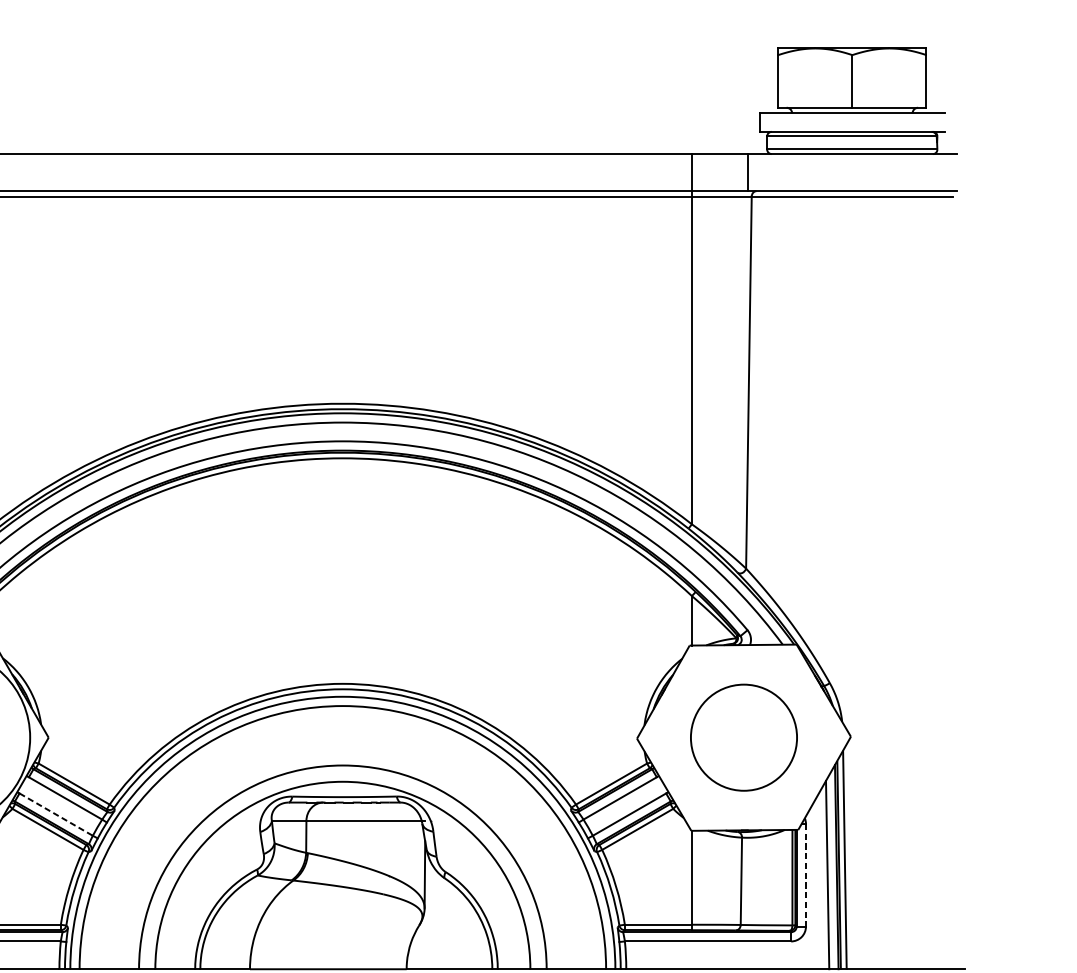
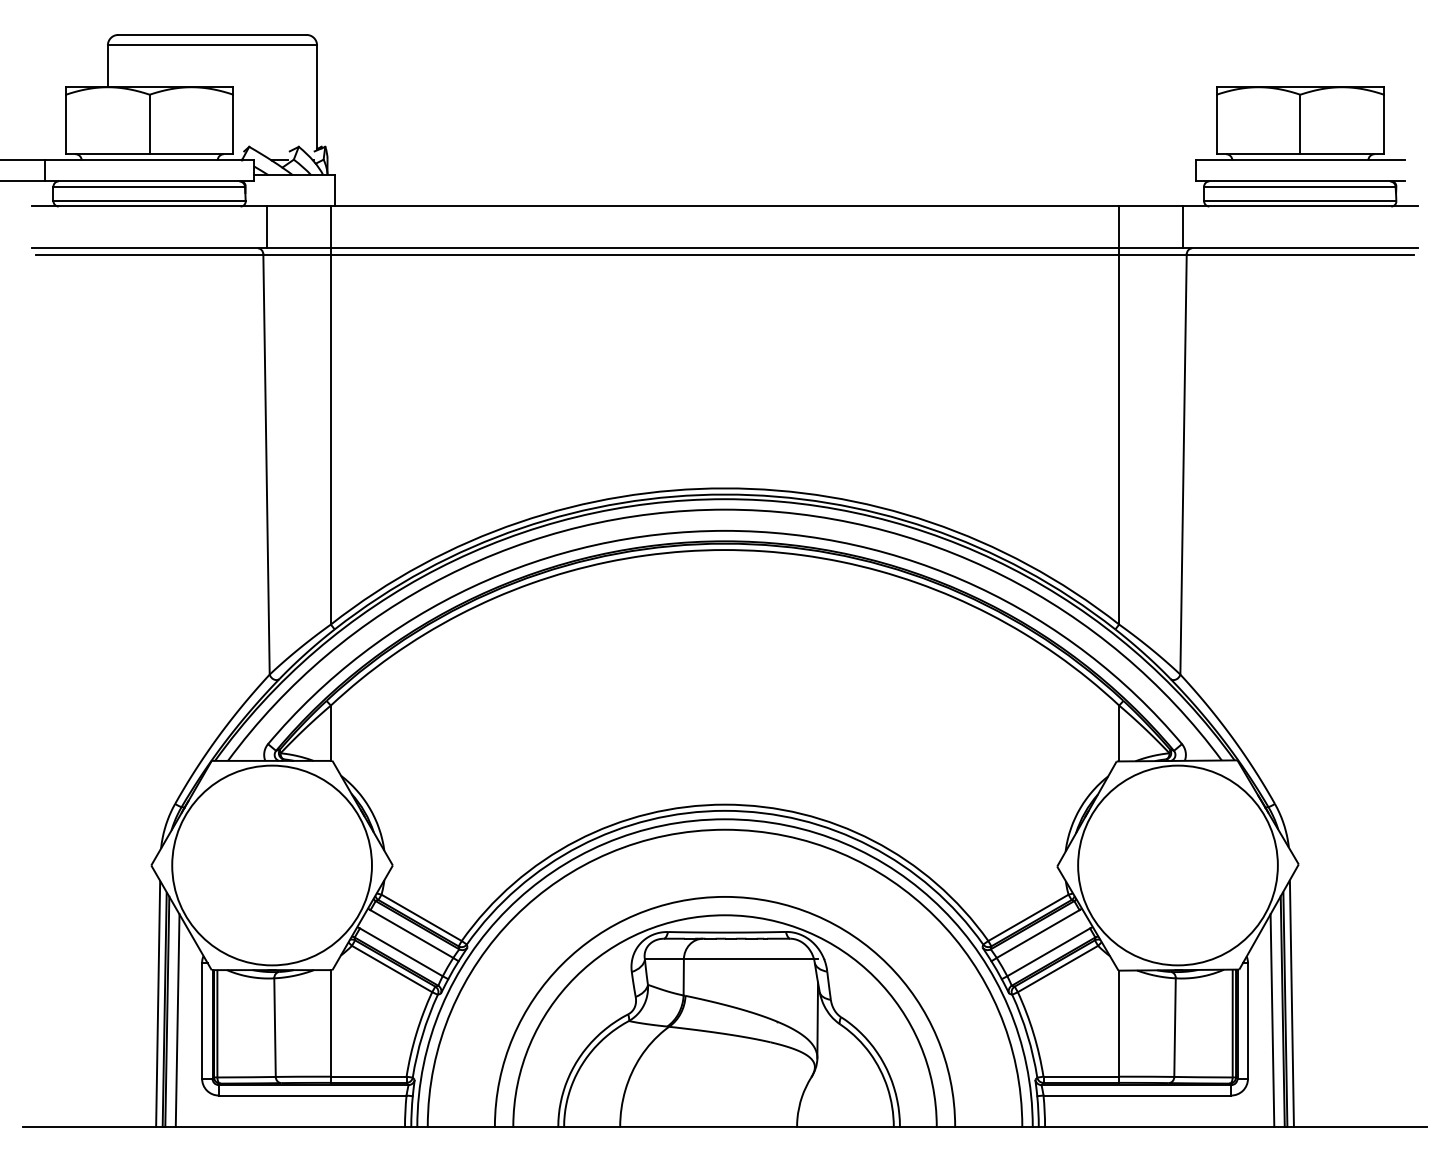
circle: (743, 737) -> (1177, 865), size x1.67
line: (56, 814) -> (401, 952), dashed -> solid
line: (805, 874) -> (1247, 1020), dashed -> solid

